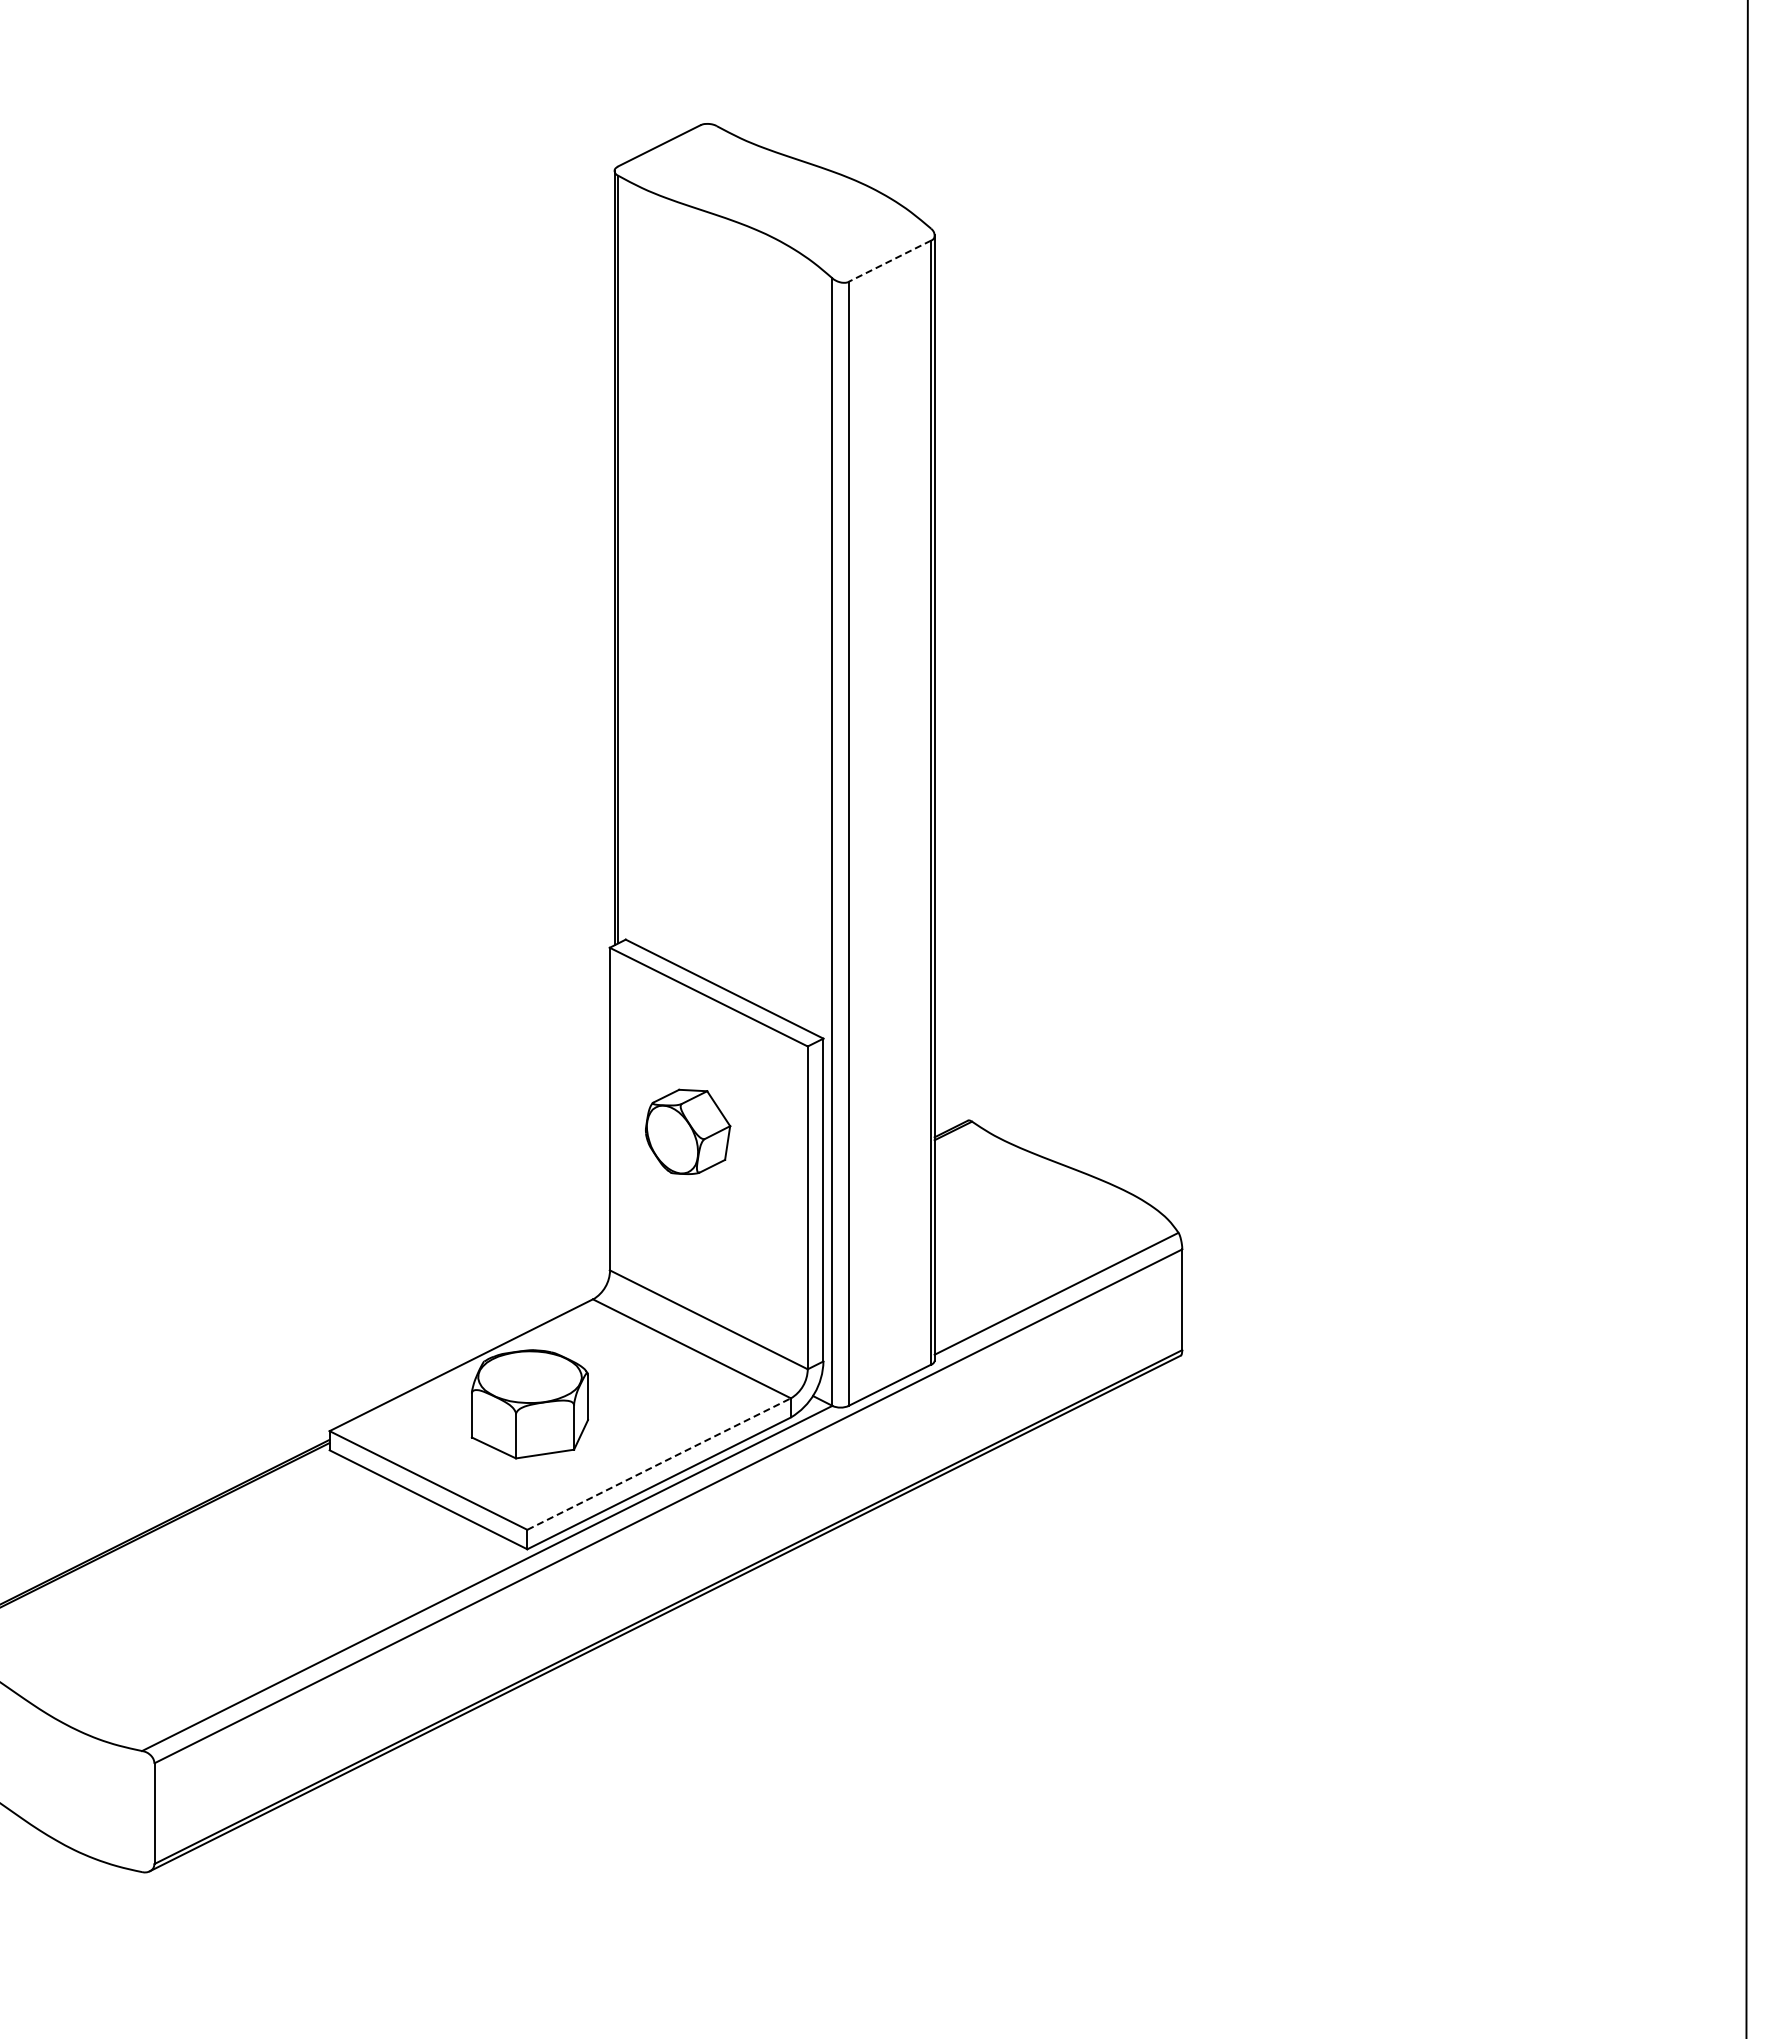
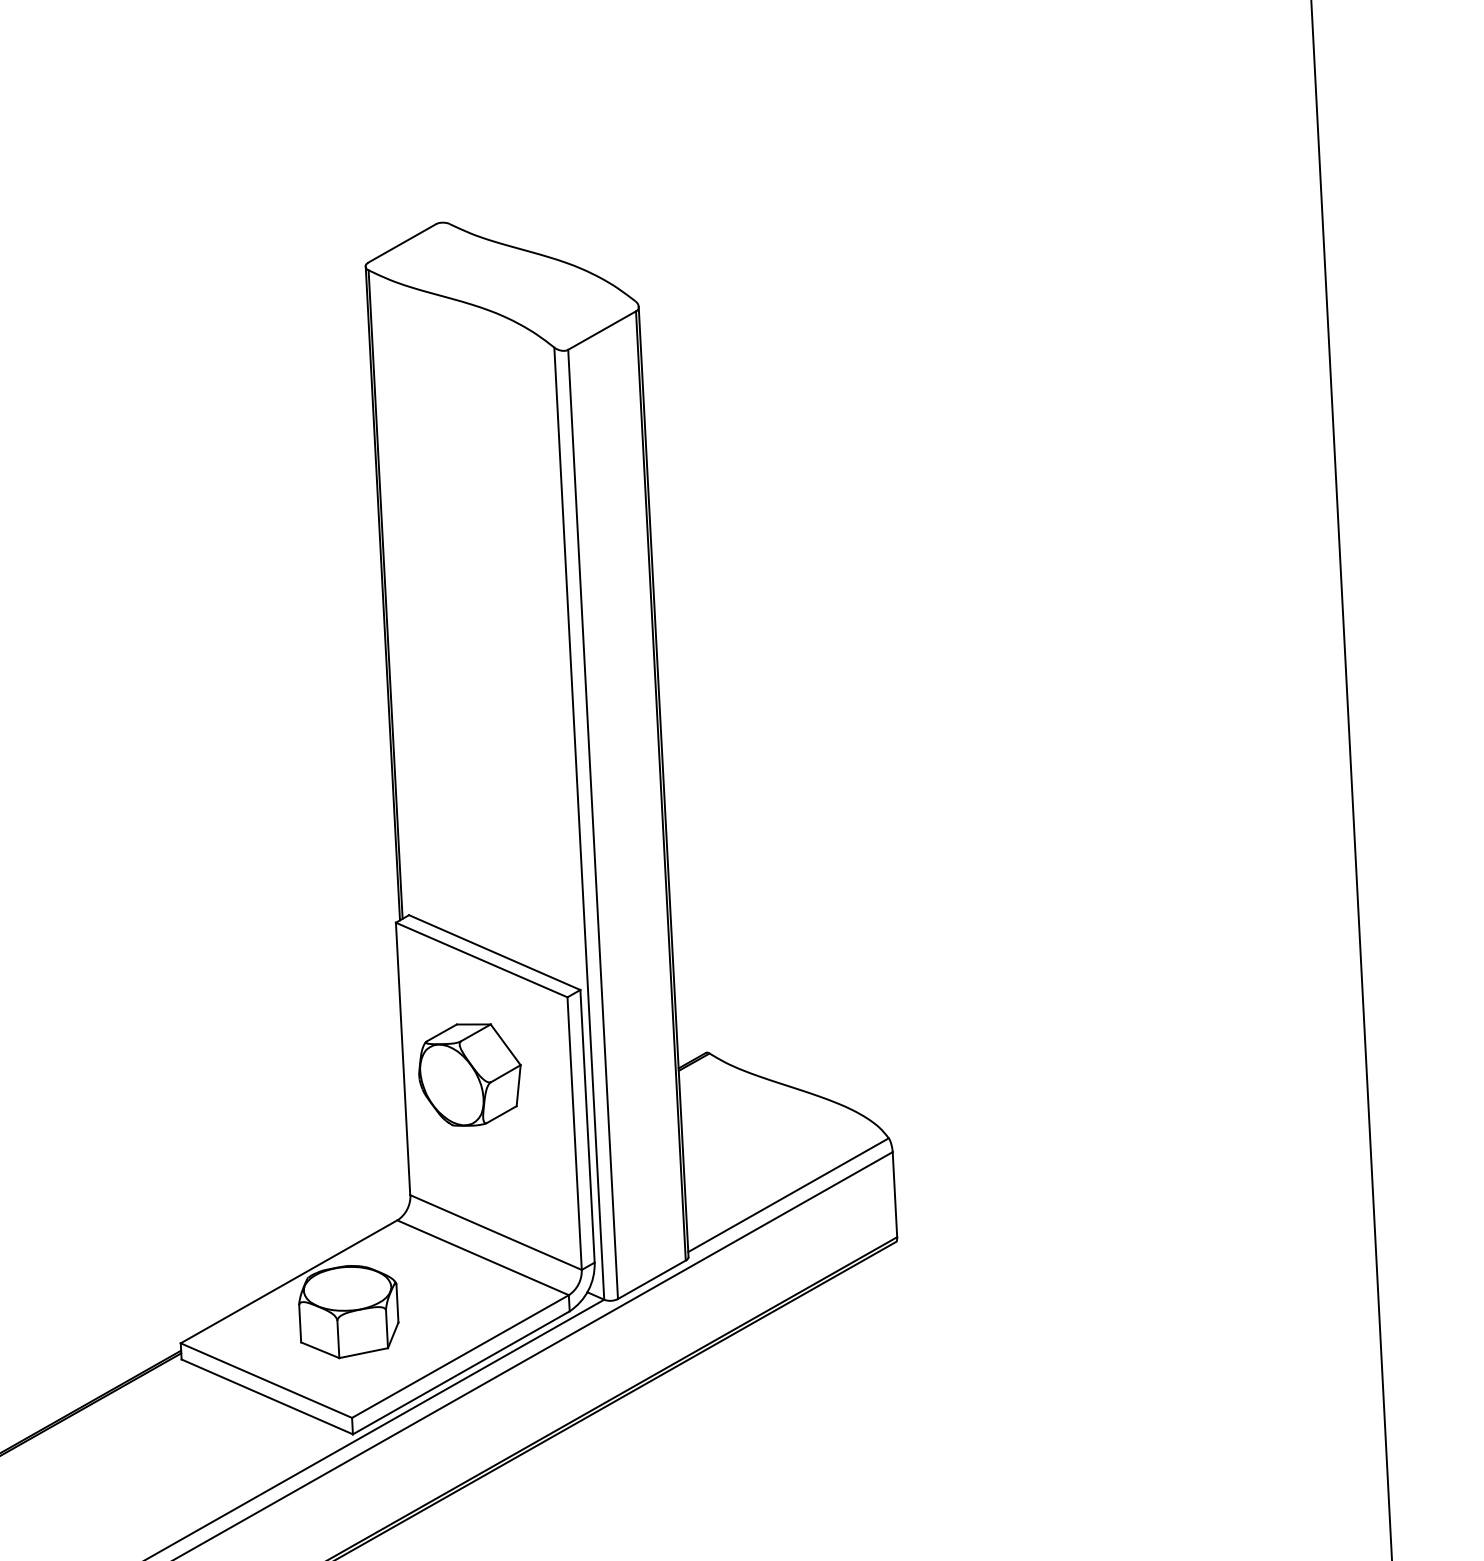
line: (889, 261) -> (601, 330), dashed -> solid
part: (687, 1131) -> (469, 1074), size x1.43
line: (659, 1463) -> (460, 1356), dashed -> solid

